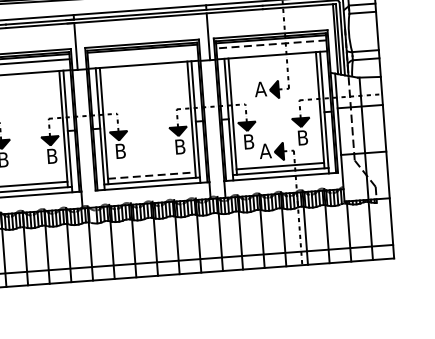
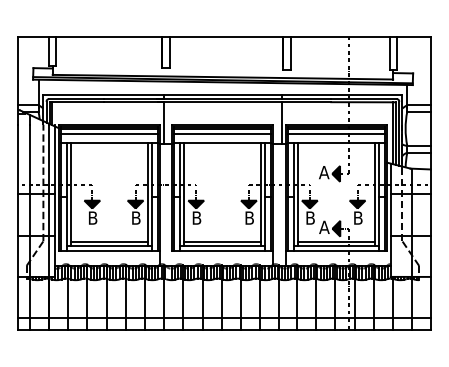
line: (271, 44) -> (336, 133), dashed -> solid
line: (142, 53) -> (222, 133), added
line: (151, 175) -> (222, 241), dashed -> solid

